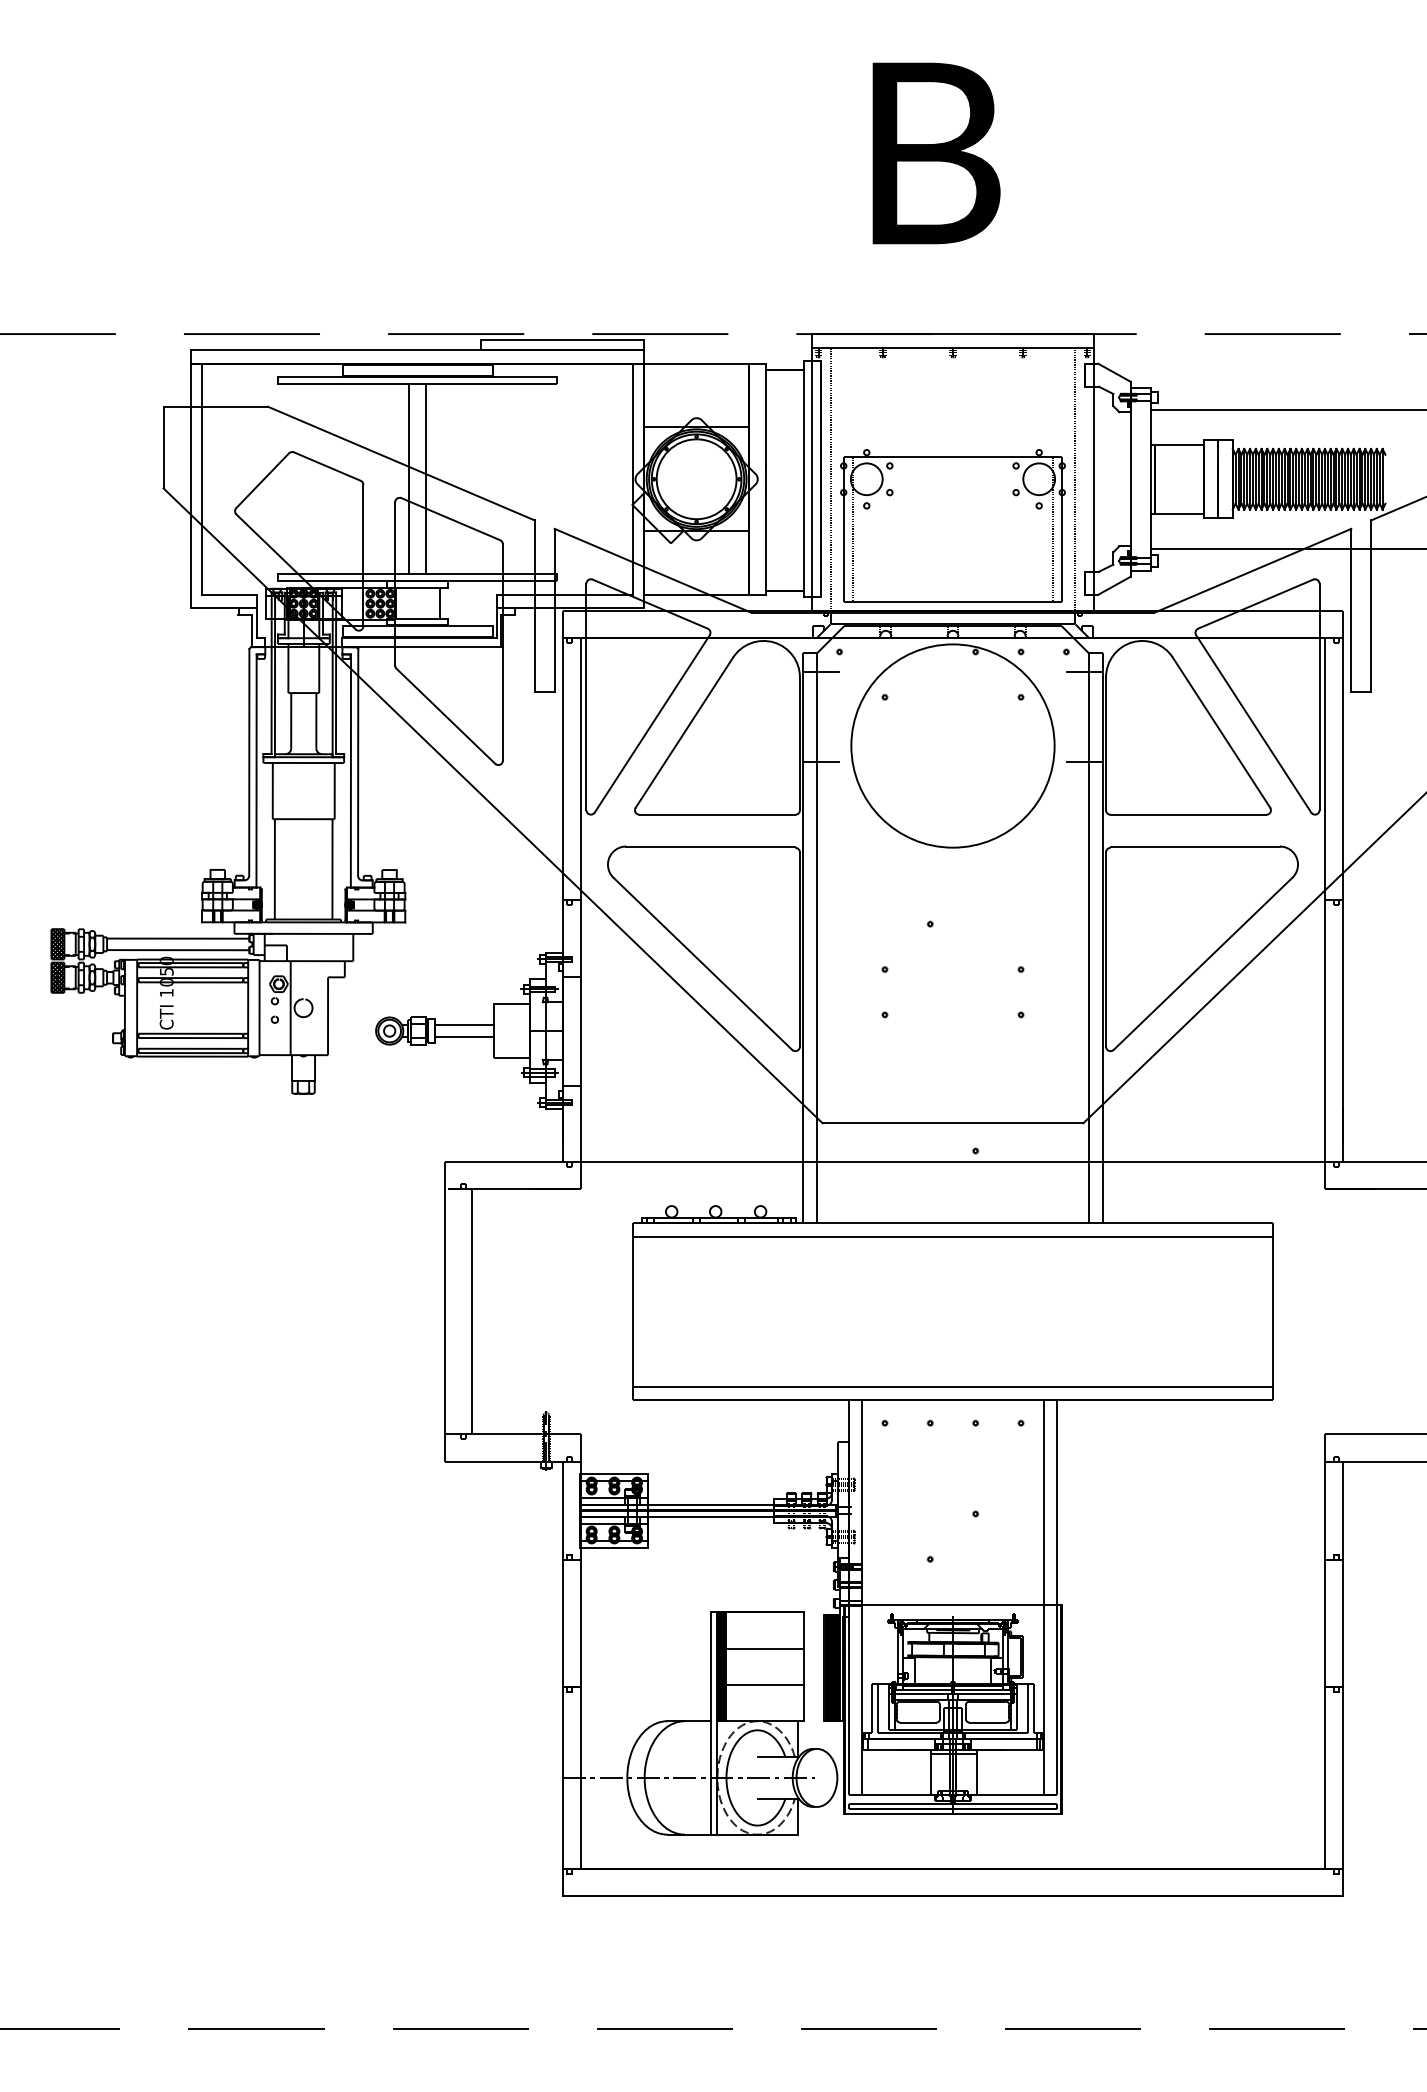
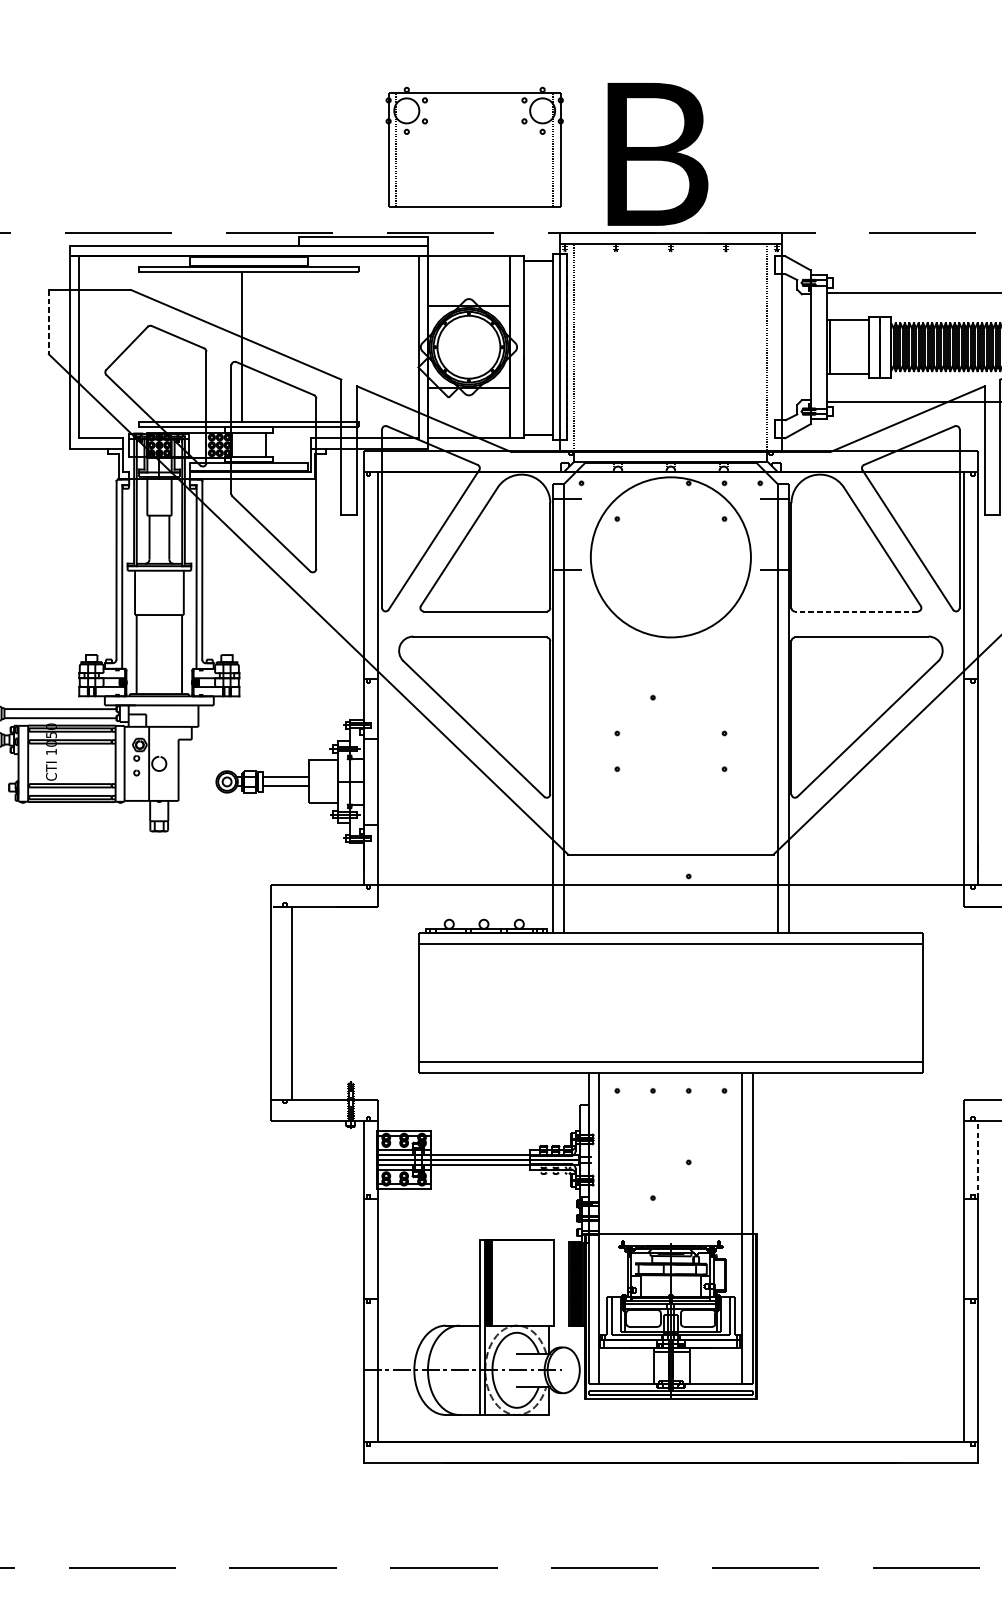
text: (936, 153) -> (657, 154), moved
line: (163, 447) -> (48, 322), solid -> dashed
line: (426, 478) -> (256, 346), removed
part: (952, 525) -> (474, 147), moved
line: (1188, 814) -> (856, 611), solid -> dashed
line: (1343, 1510) -> (978, 1159), solid -> dashed
line: (765, 1648) -> (523, 1268), removed
line: (765, 1684) -> (523, 1296), removed

